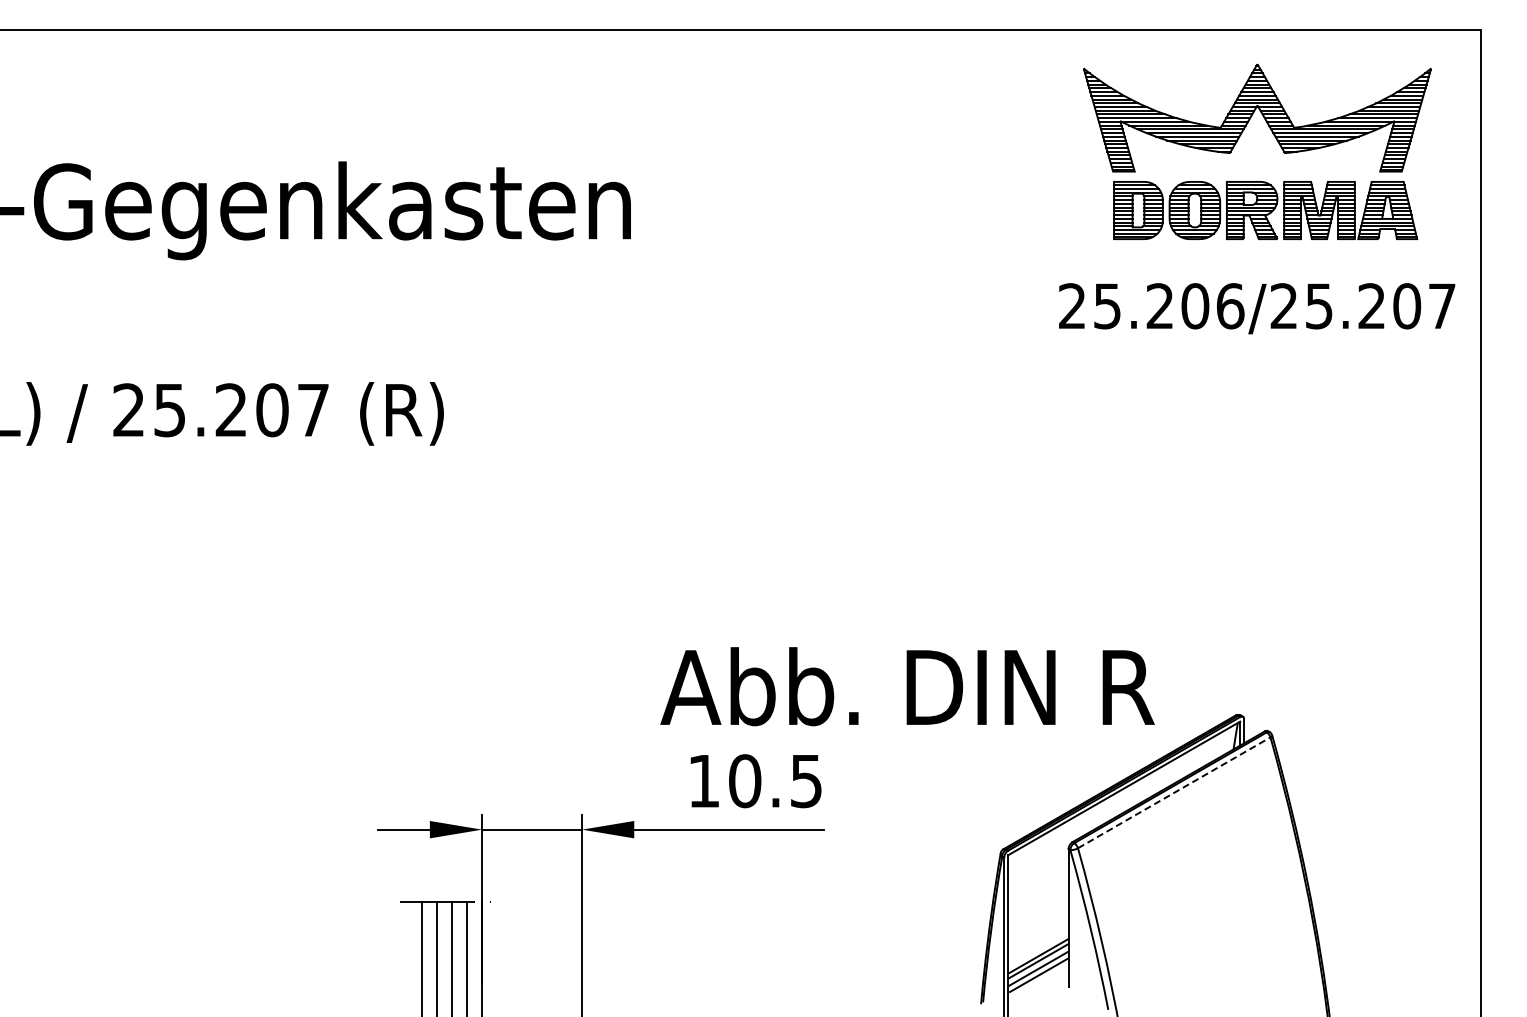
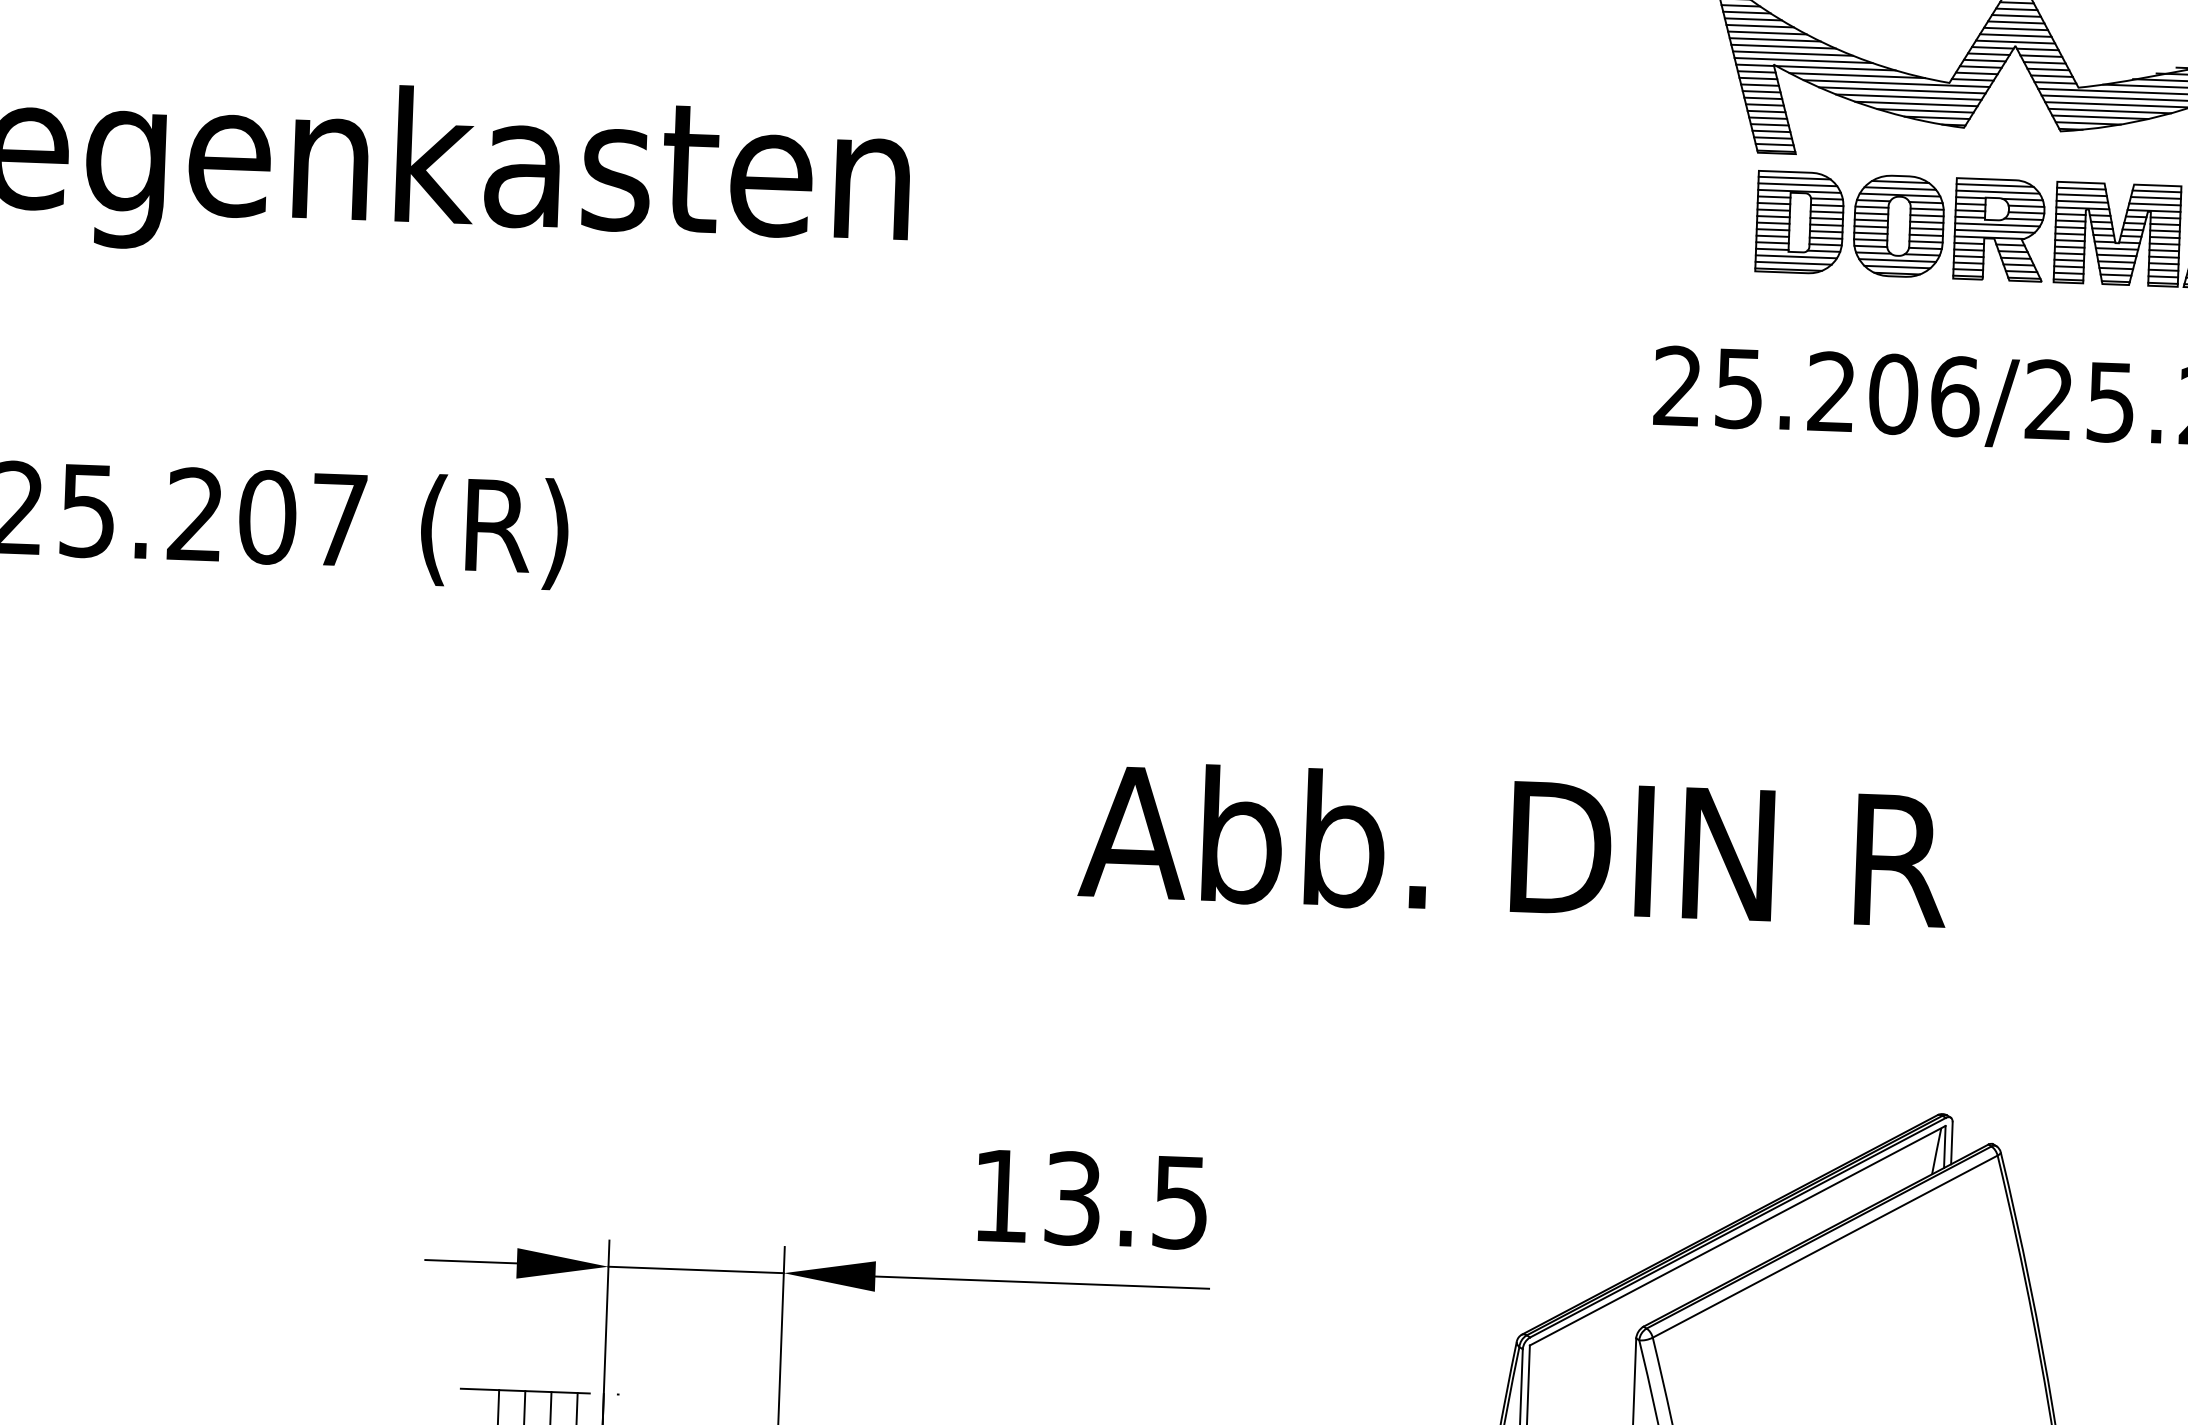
text: (907, 686) -> (1513, 844), moved
text: (745, 781) -> (1073, 1199), 10.5 -> 13.5
line: (1174, 792) -> (1825, 1246), dashed -> solid

